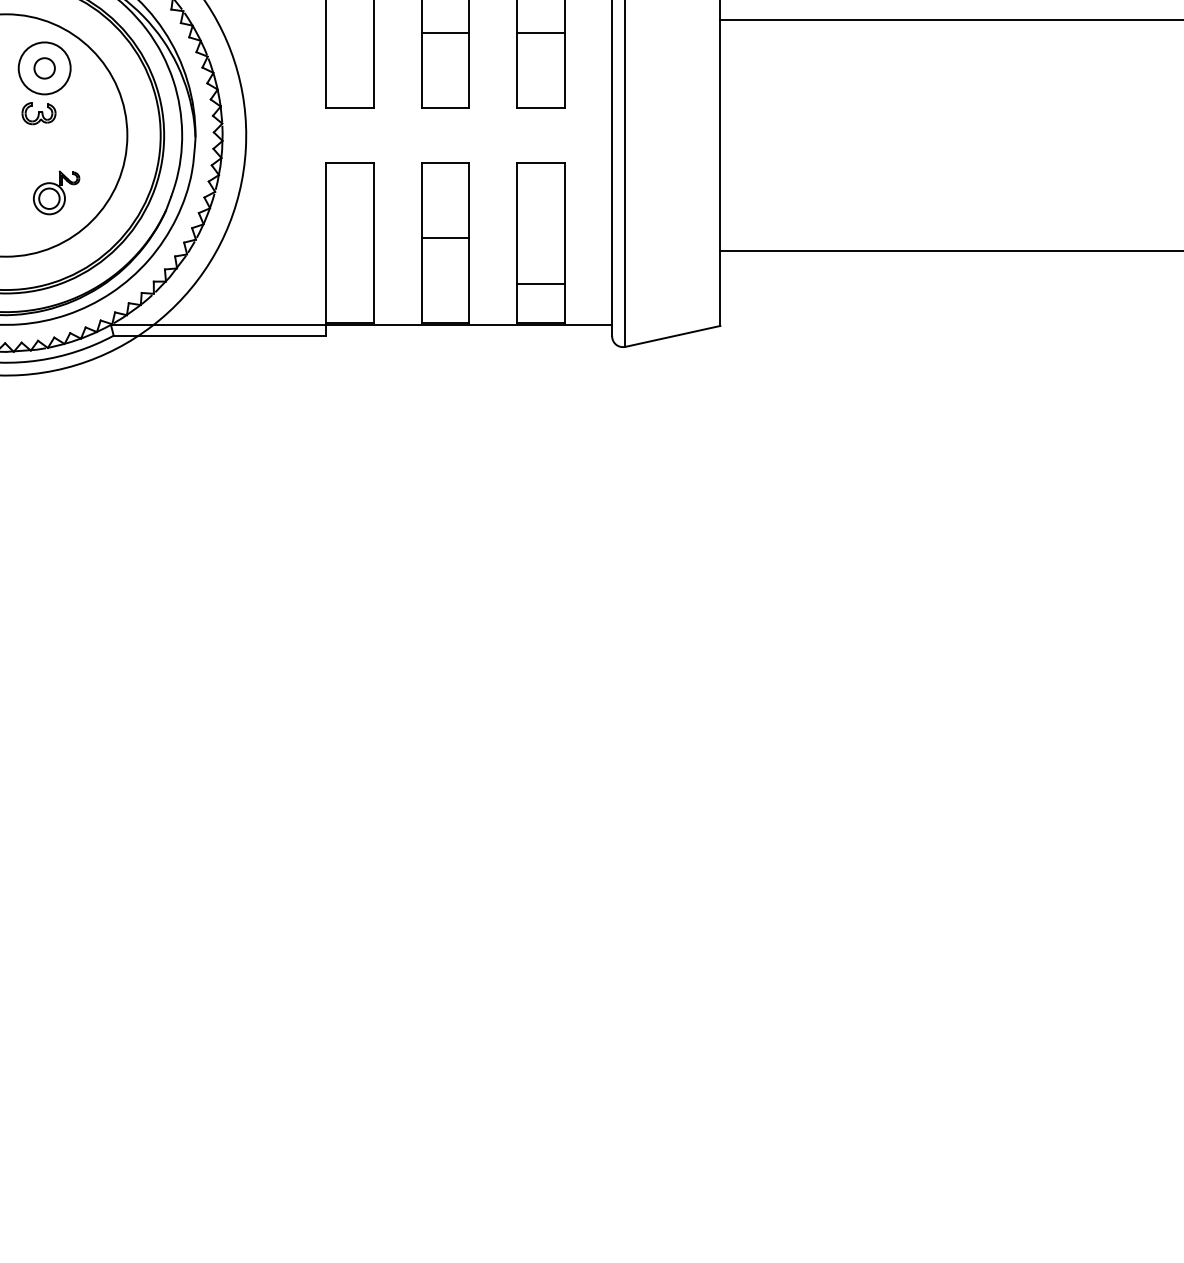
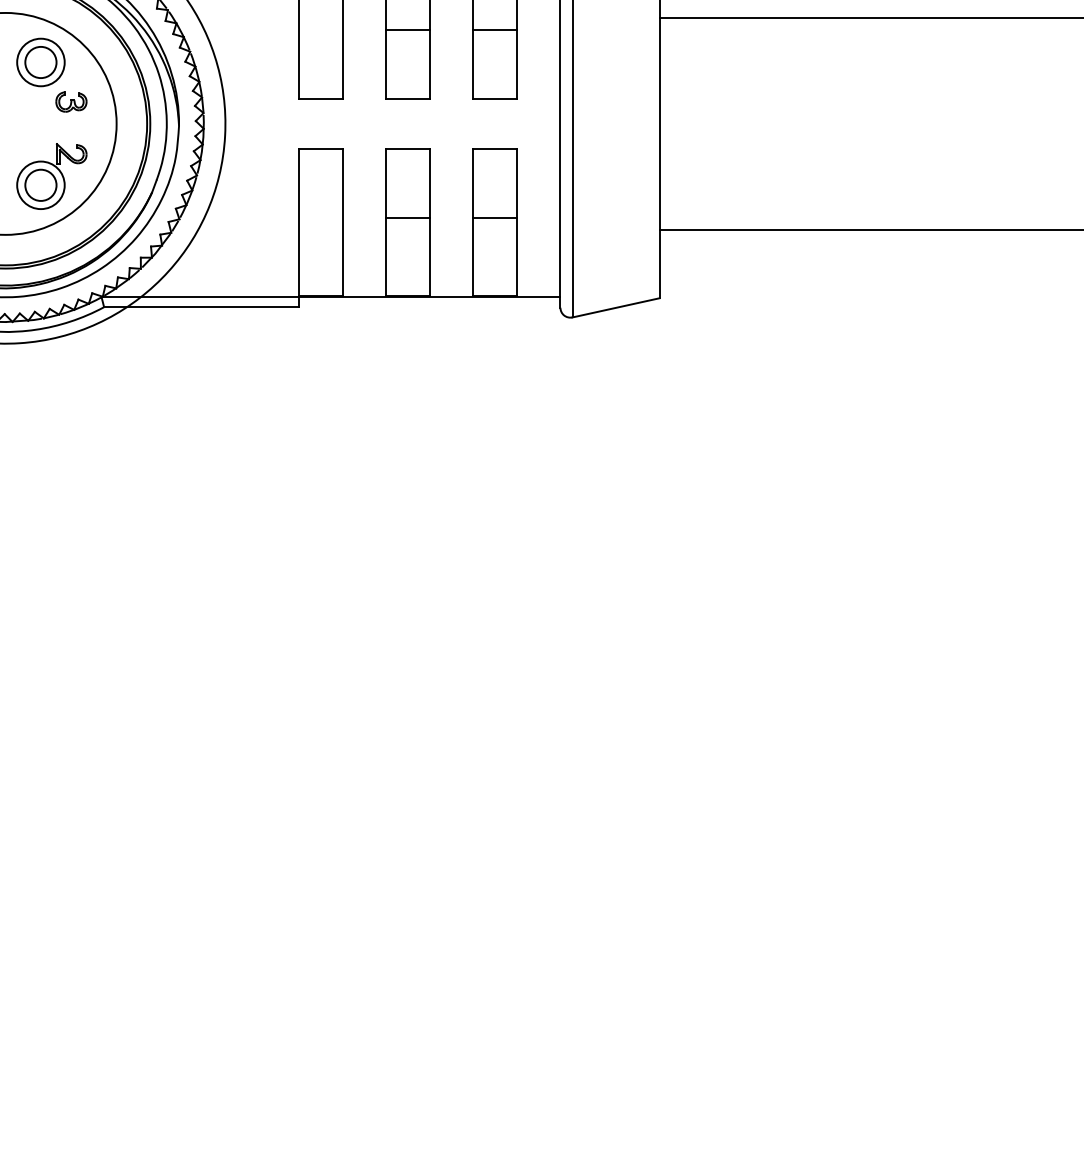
circle: (44, 68) -> (40, 62), size x1.67
part: (38, 113) -> (70, 101), moved
part: (56, 192) -> (51, 176), size x1.67
line: (540, 283) -> (494, 217), moved

